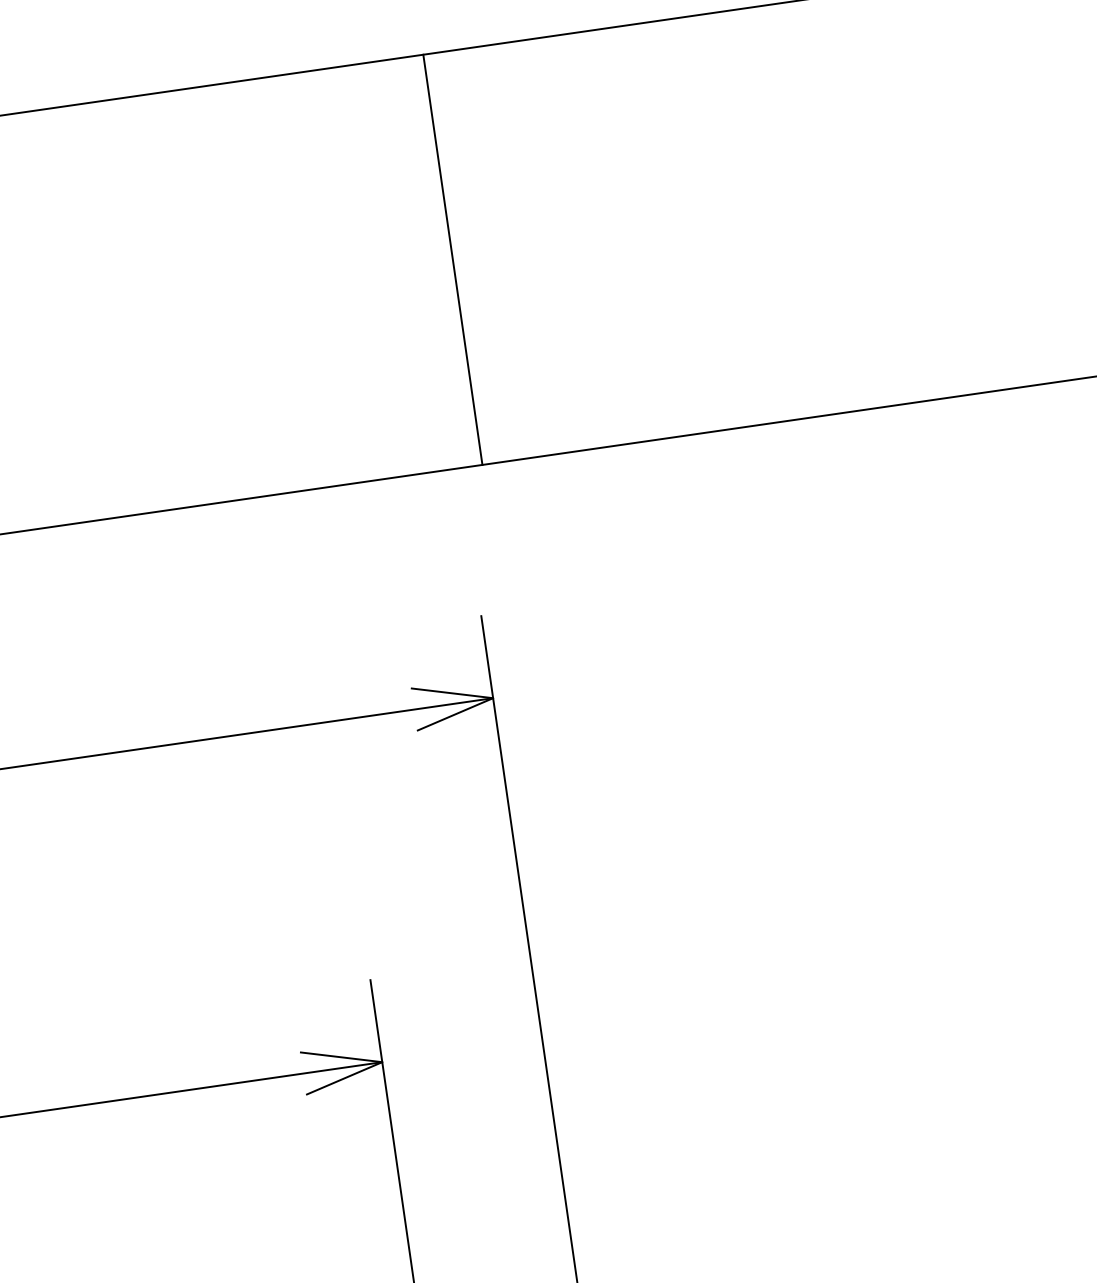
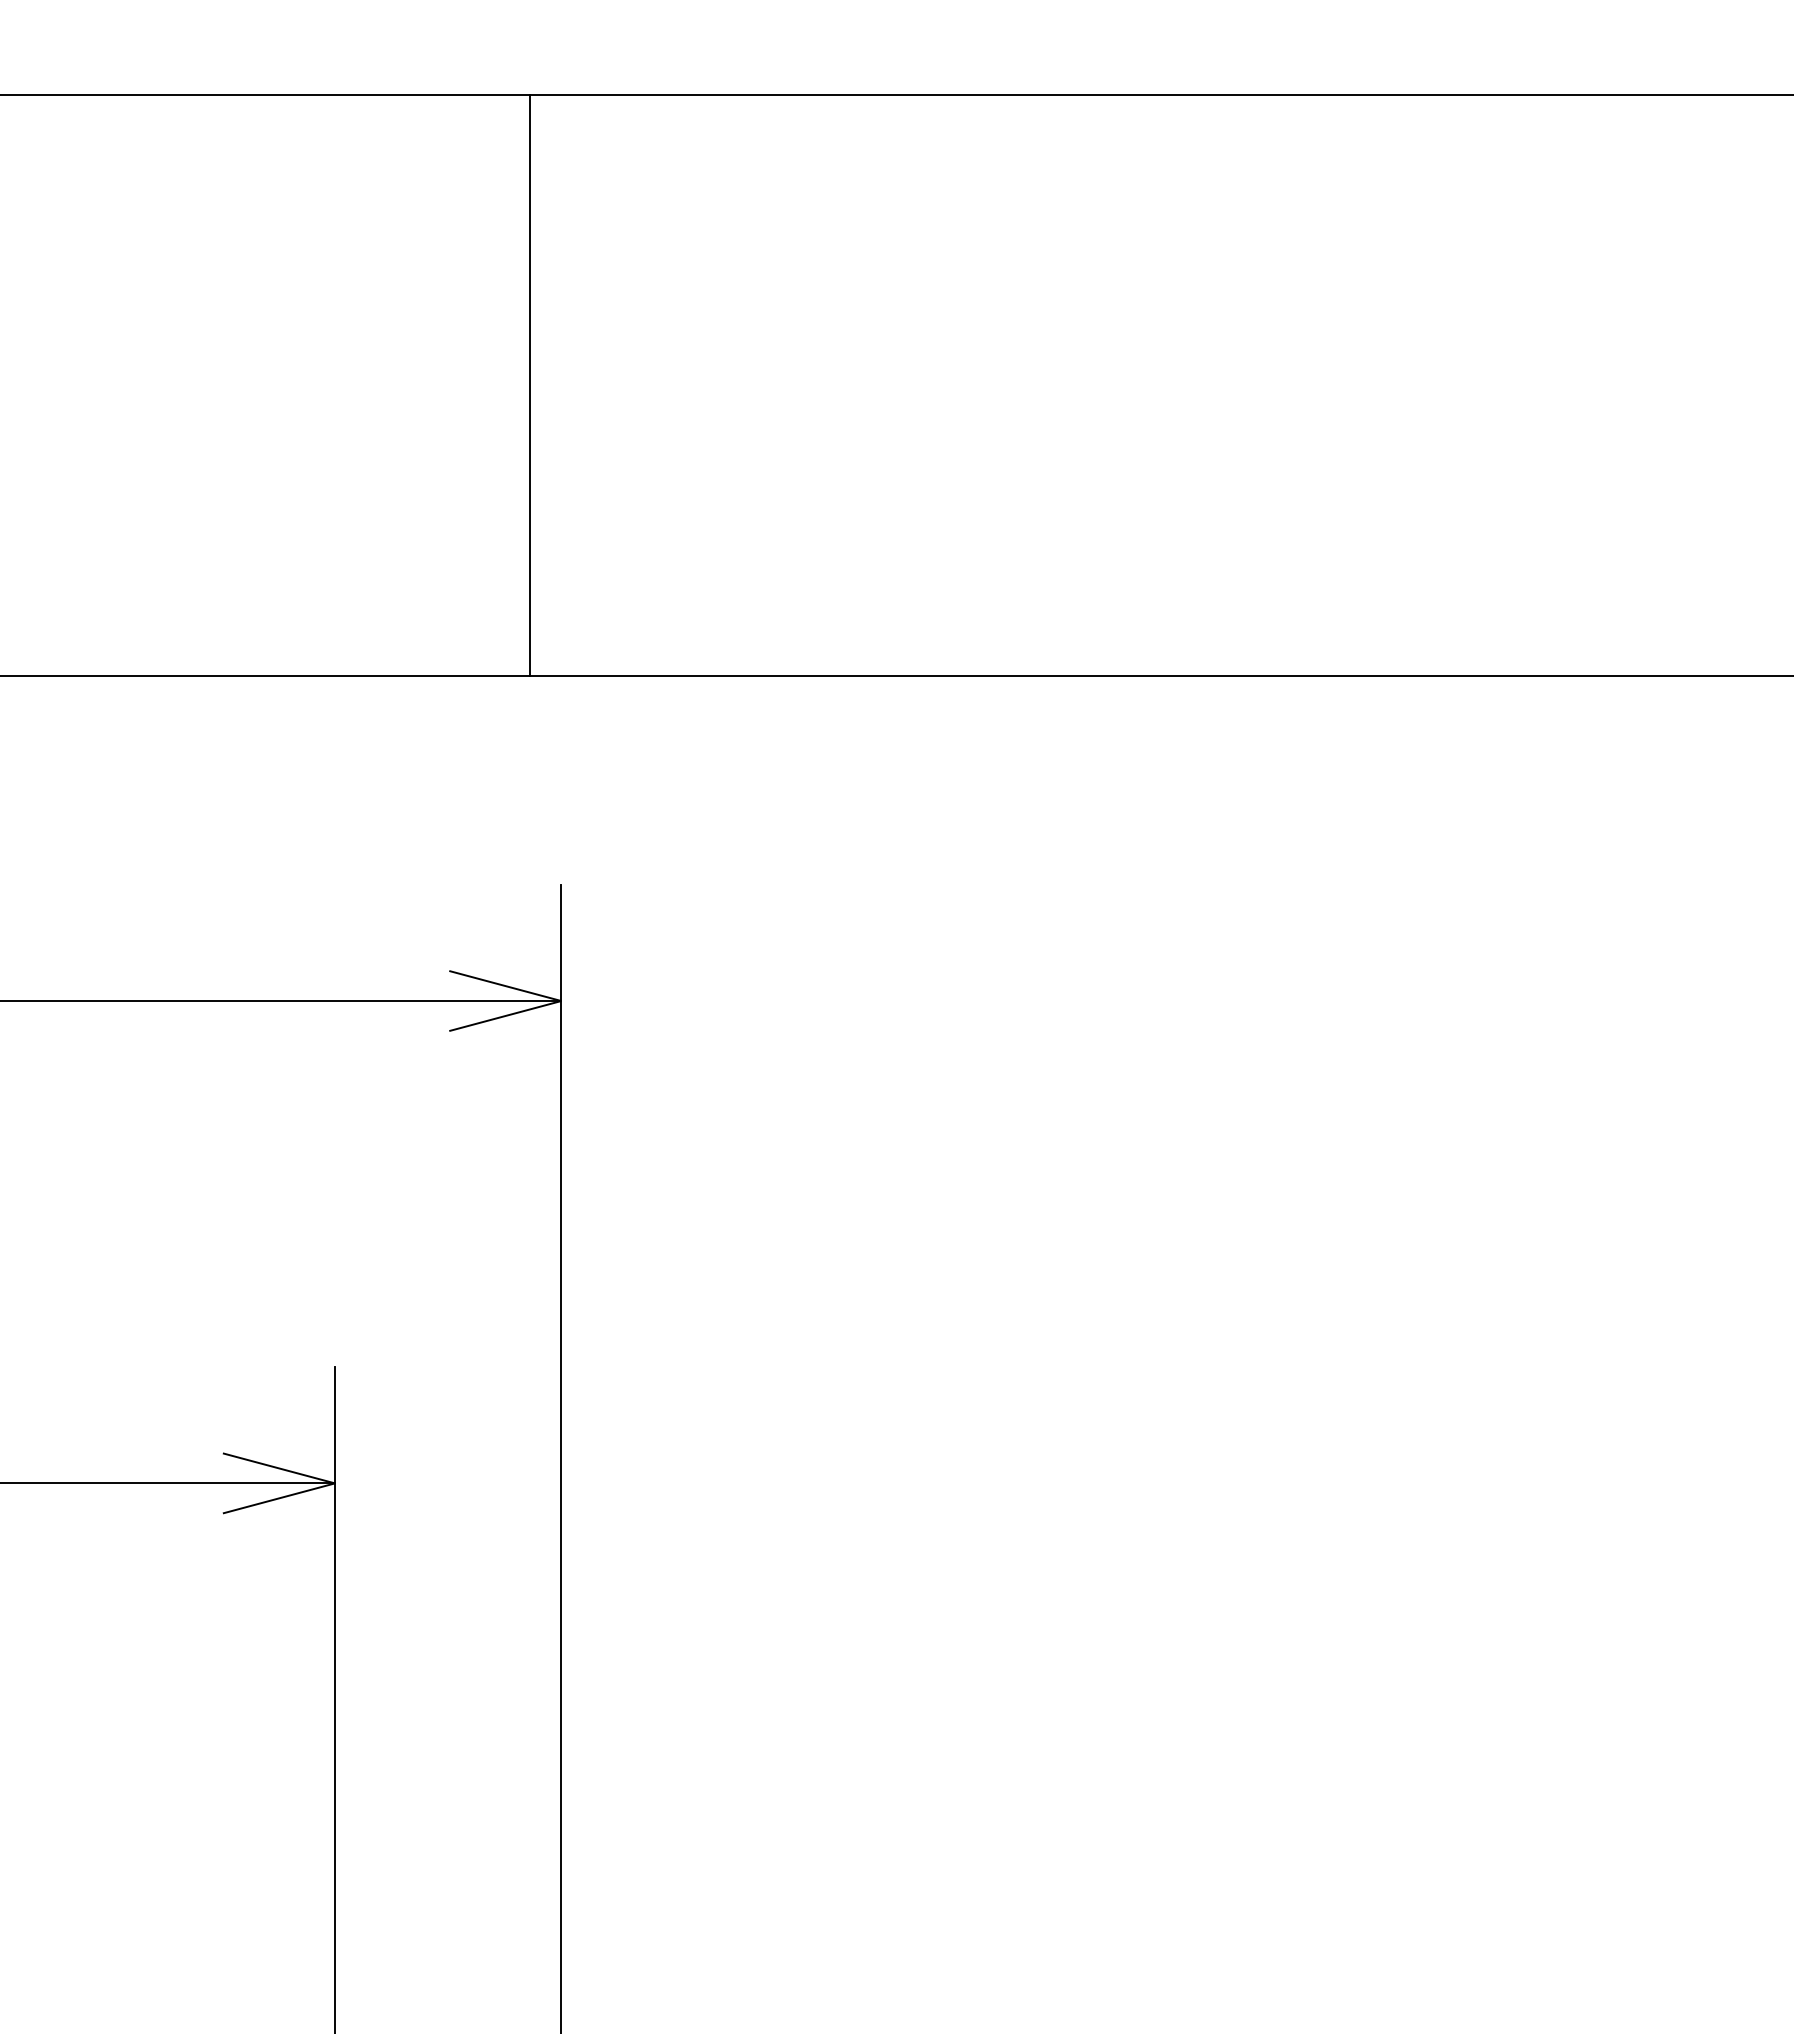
line: (453, 259) -> (530, 385), moved

